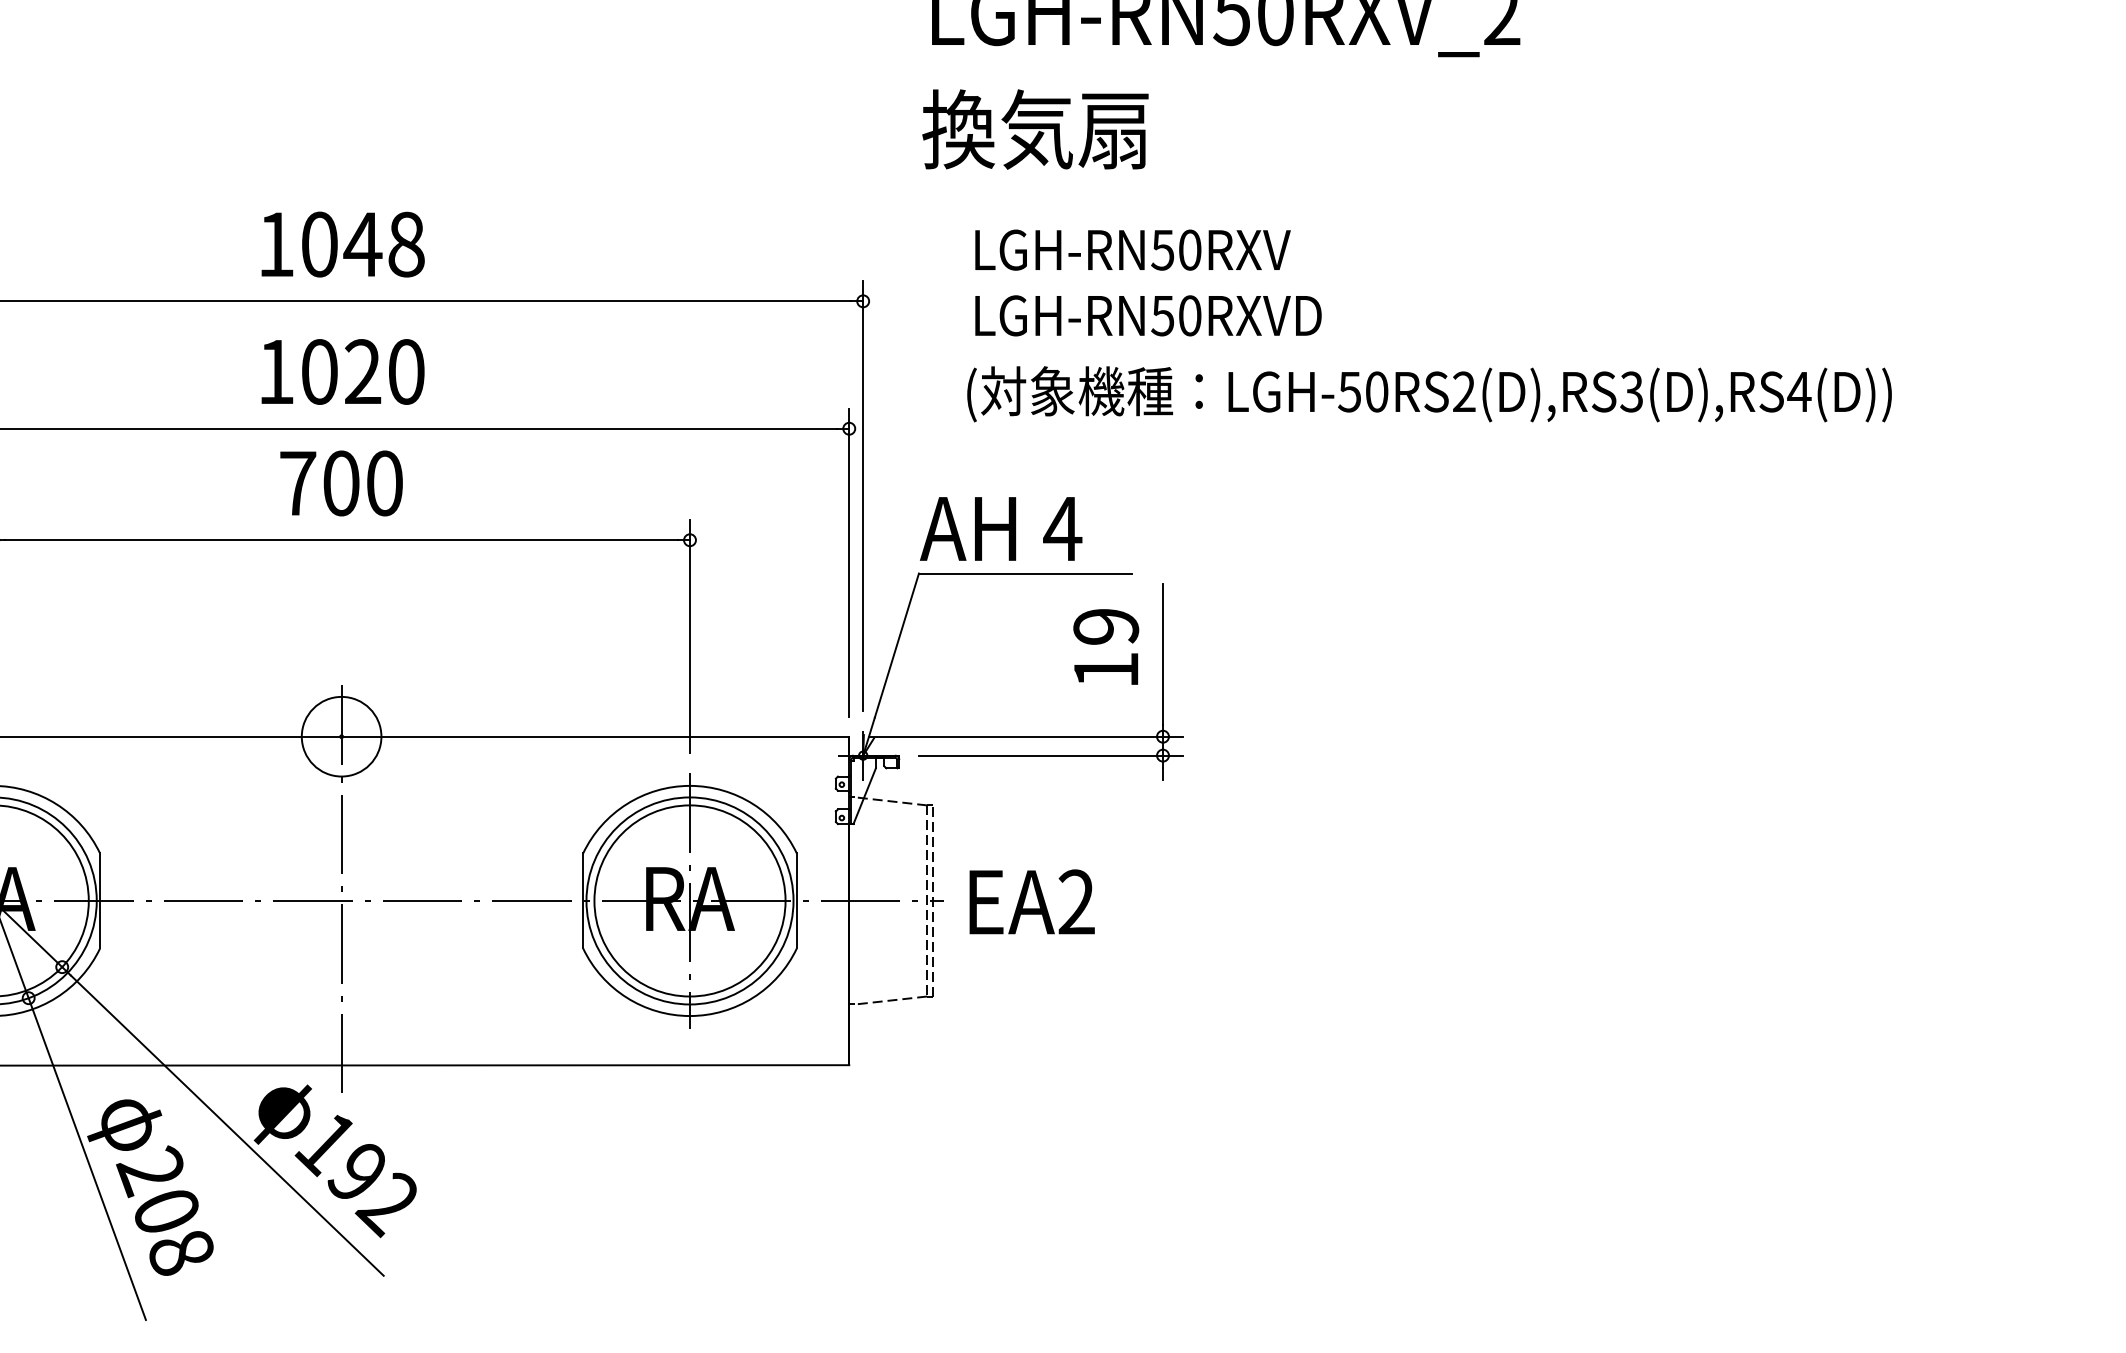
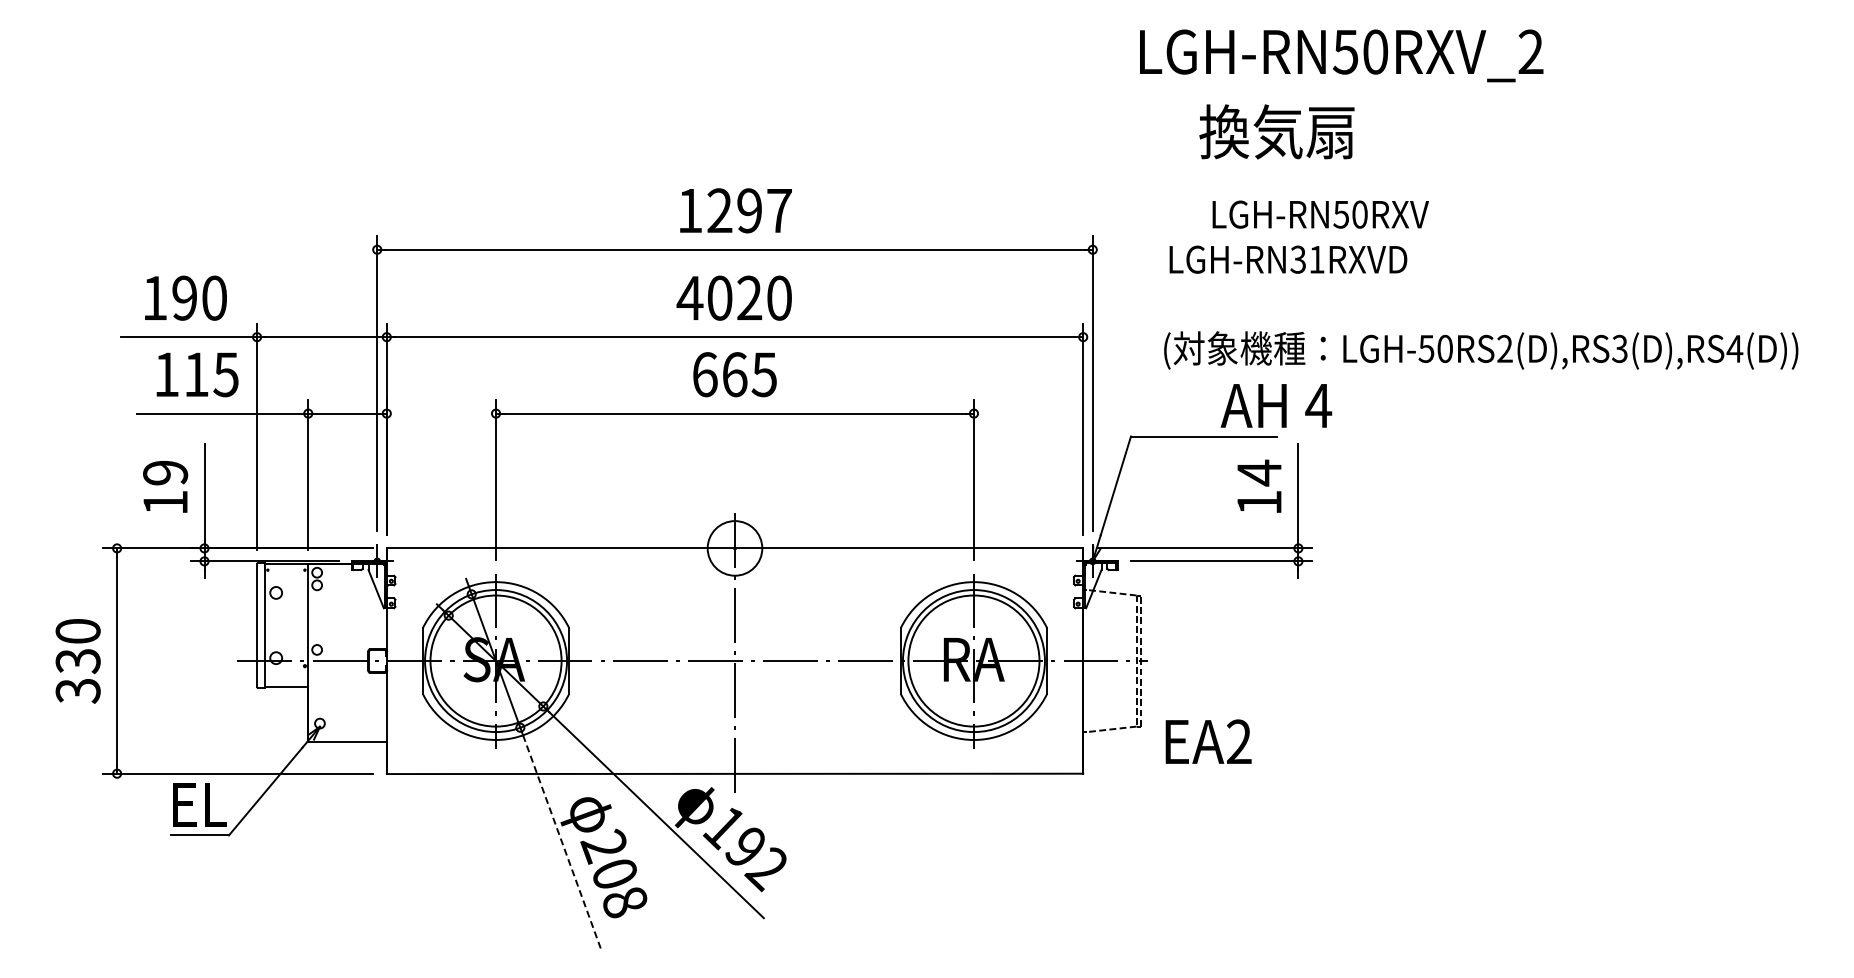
text: (1034, 128) -> (1276, 131), moved
text: (362, 244) -> (749, 210), 1048 -> 1297
text: (1132, 249) -> (1320, 214), moved
text: (1176, 315) -> (1307, 259), LGH-RN50RXVD -> LGH-RN31RXVD
text: (275, 370) -> (689, 297), 1020 -> 4020
text: (1429, 394) -> (1481, 350), moved
text: (340, 483) -> (734, 374), 700 -> 665
text: (1001, 528) -> (1276, 405), moved
text: (1106, 626) -> (1259, 472), 19 -> 14
text: (1031, 901) -> (1208, 741), moved
line: (88, 1164) -> (561, 841), solid -> dashed

